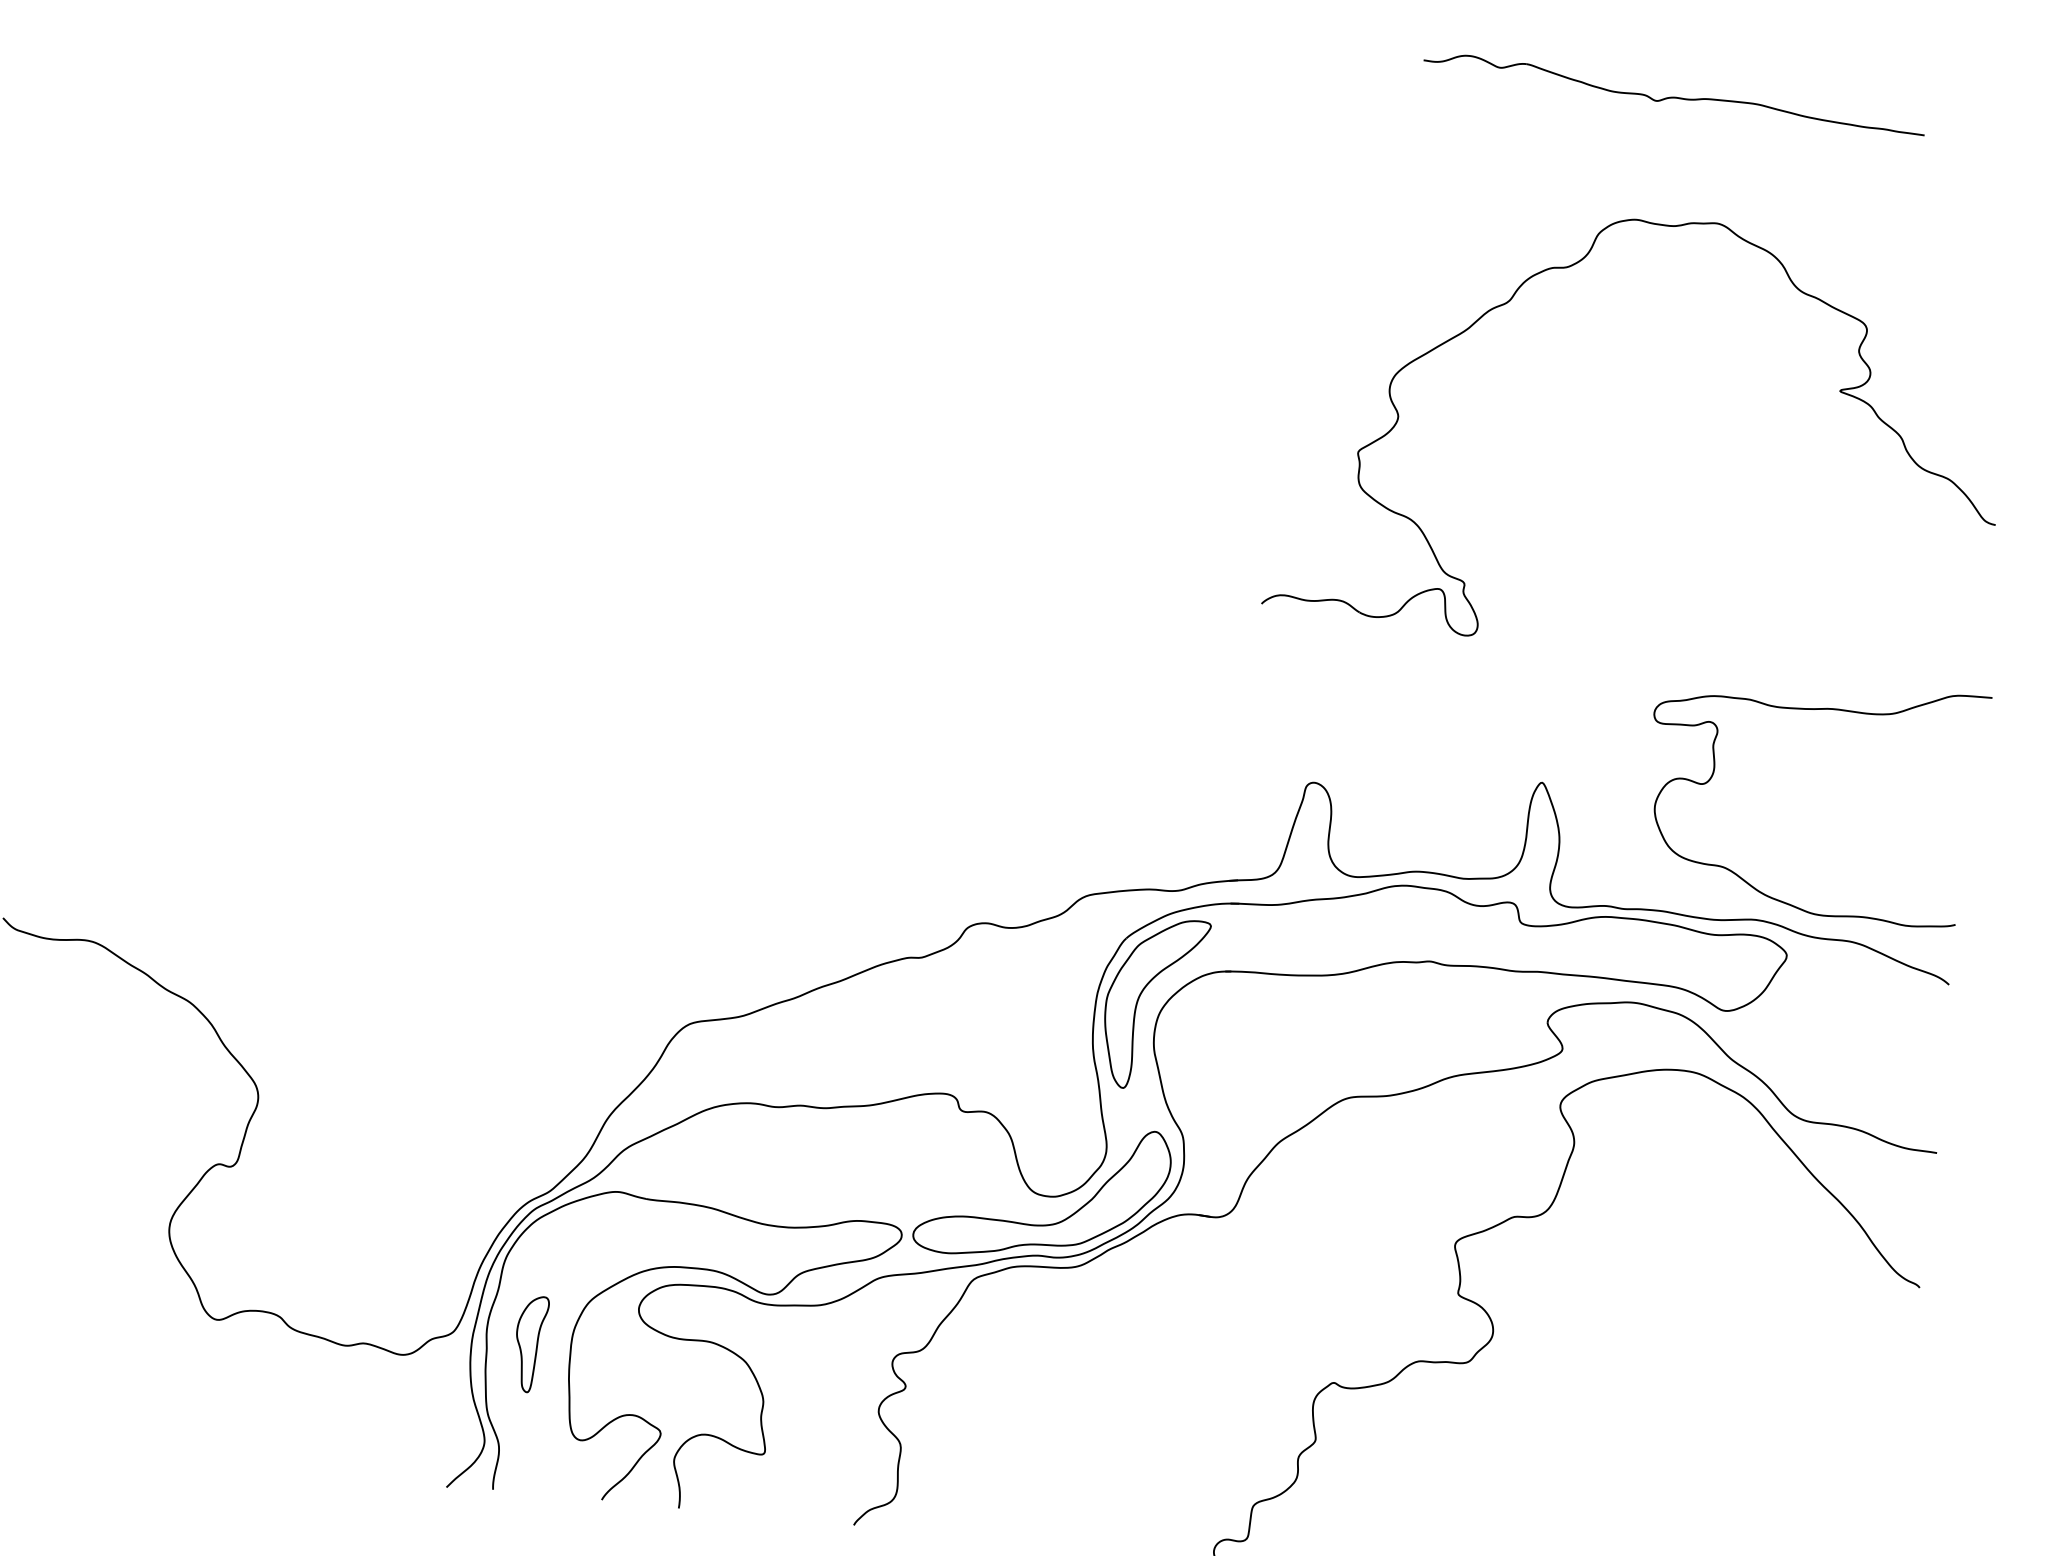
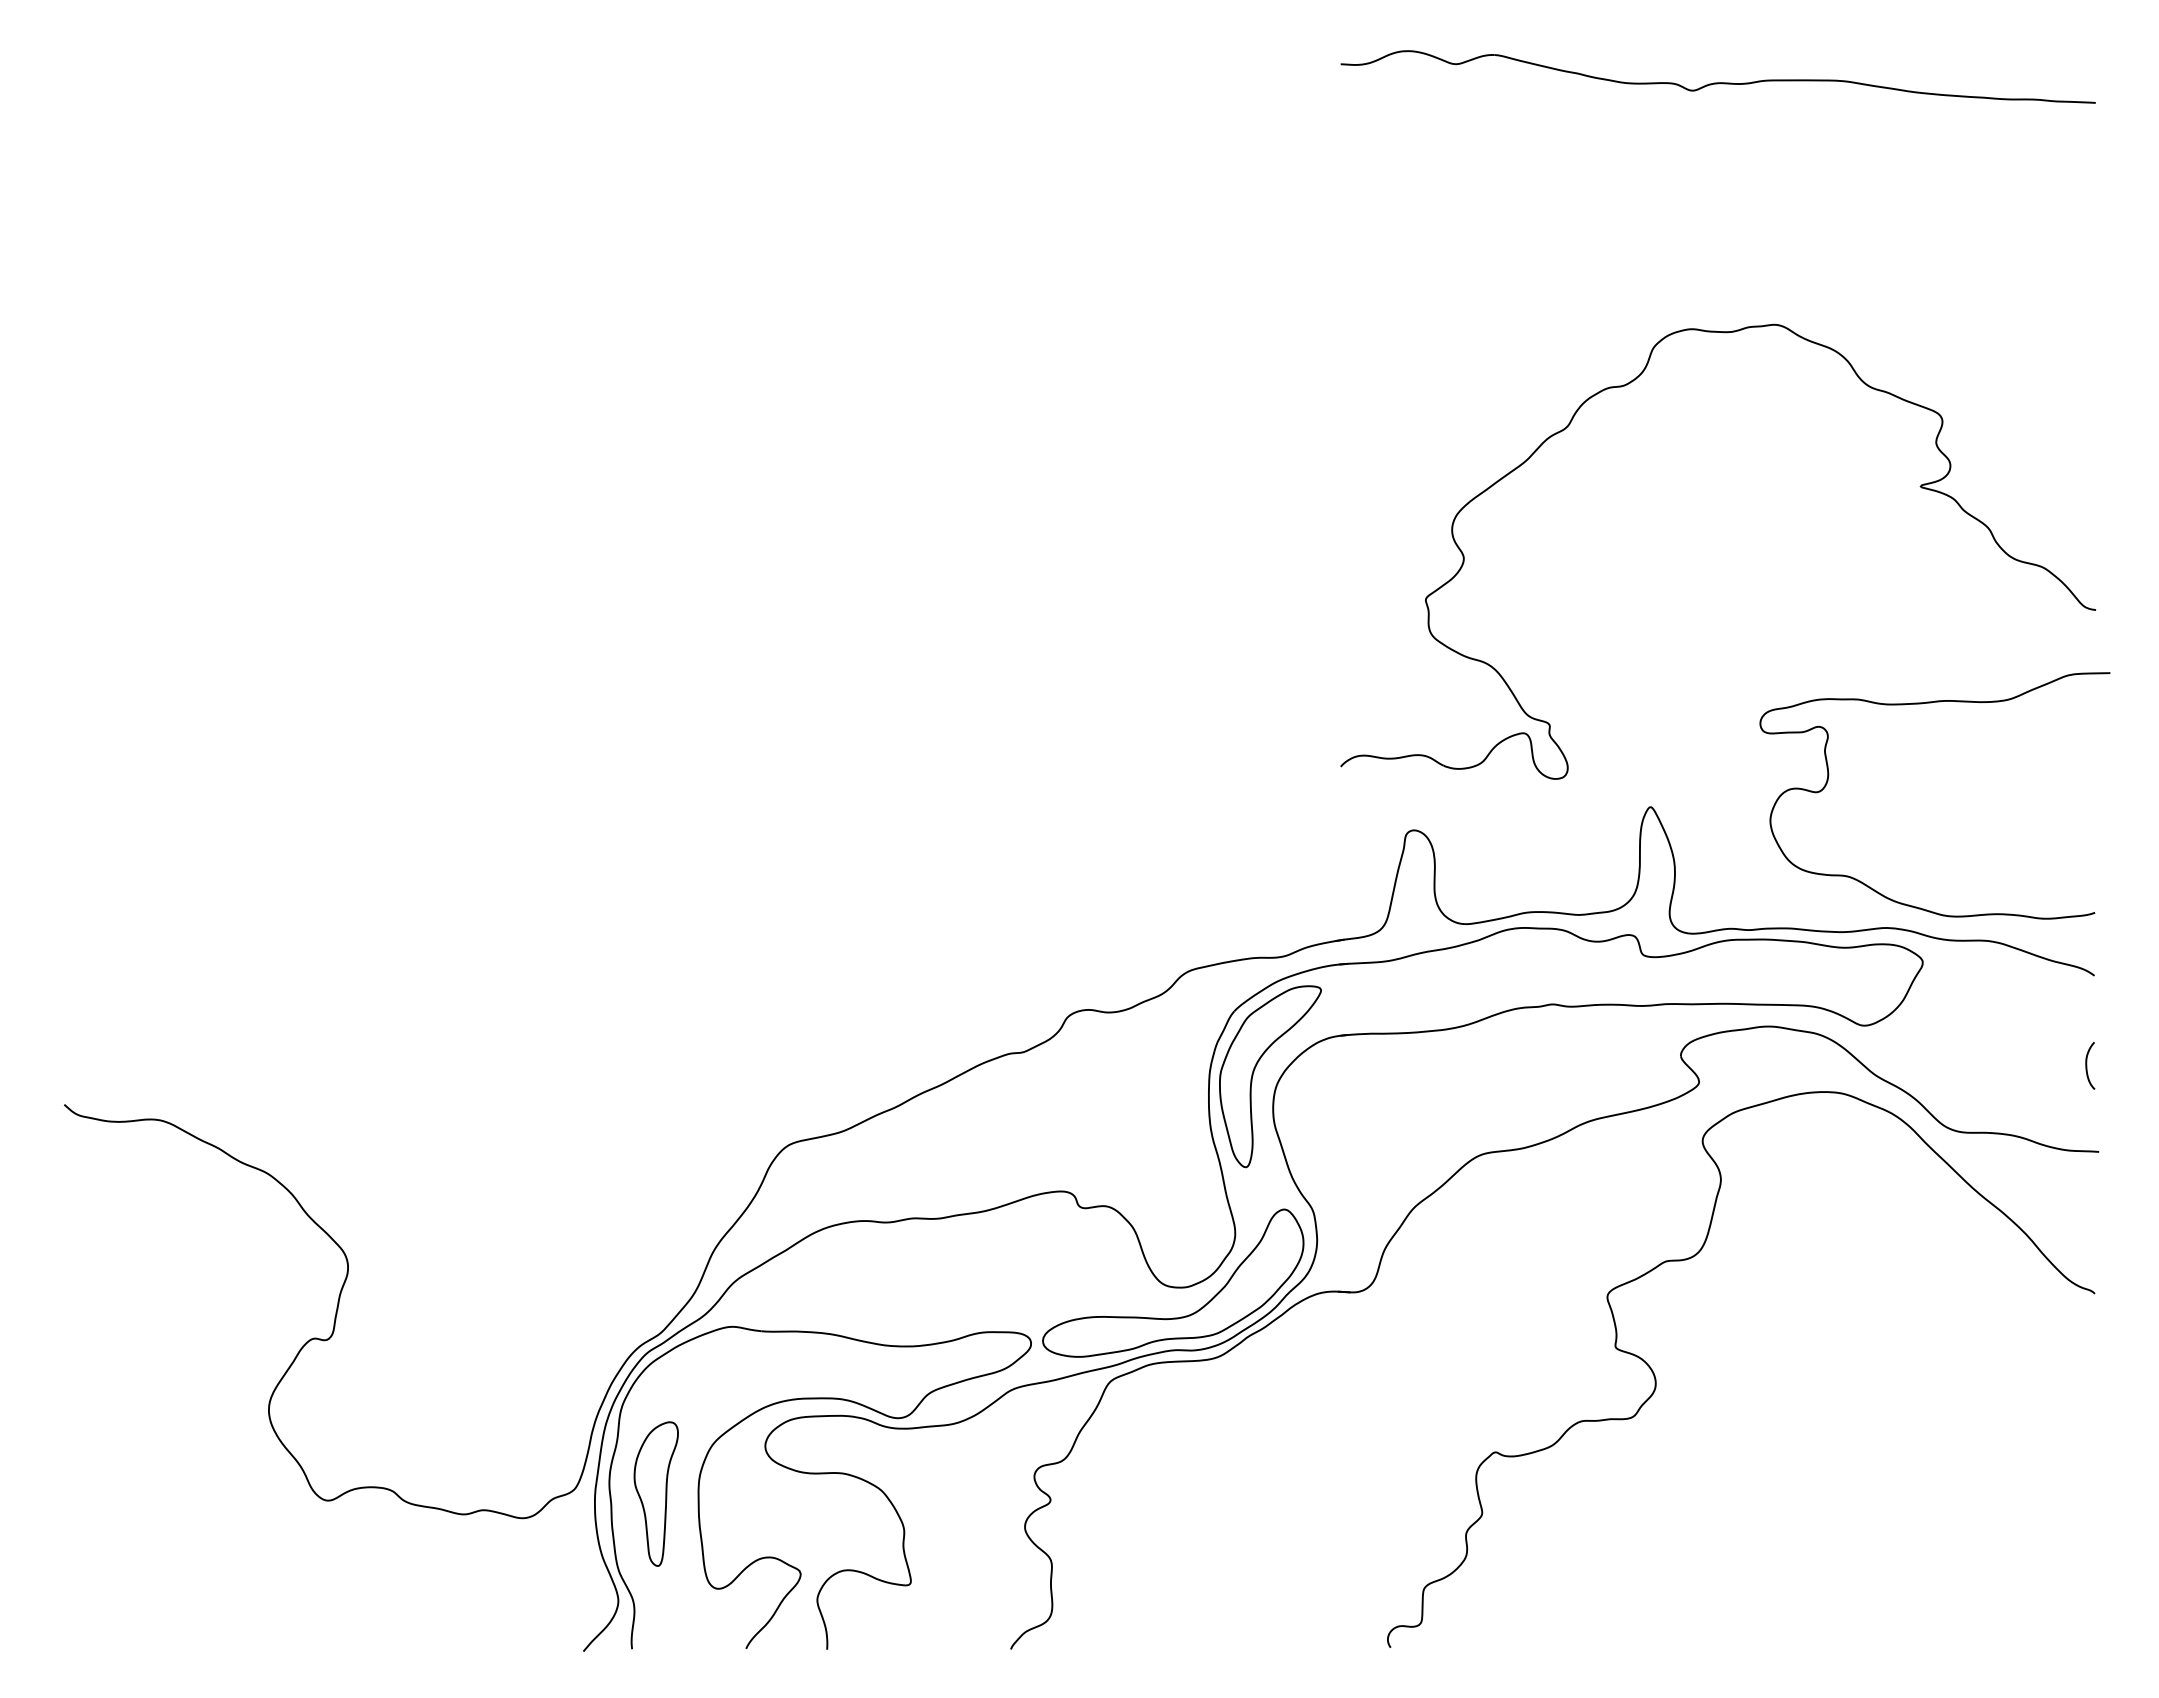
part: (1673, 92) -> (1717, 76), size x1.43
part: (1570, 267) -> (1627, 385), moved
curve: (1934, 1069) -> (2087, 1065), added
part: (529, 1343) -> (655, 1493), size x1.43

